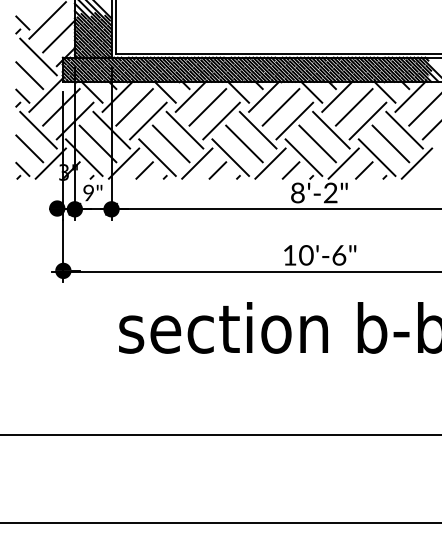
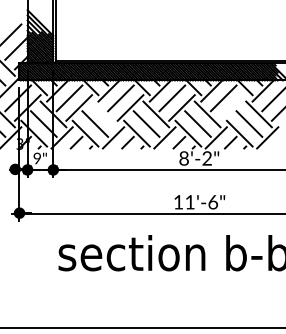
line: (367, 120) -> (233, 107), removed
line: (184, 129) -> (104, 113), removed
text: (306, 255) -> (190, 202), 10'-6" -> 11'-6"

